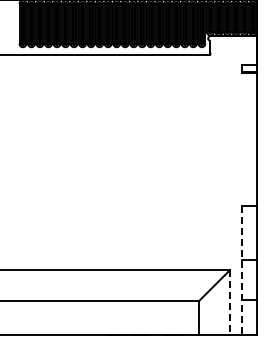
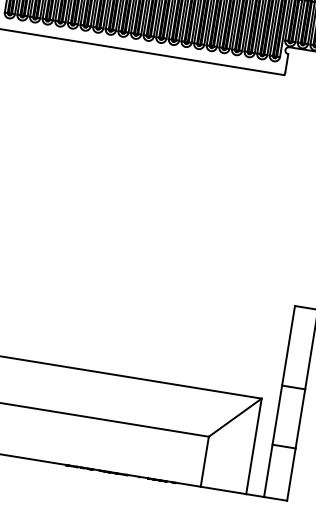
line: (241, 270) -> (279, 401), dashed -> solid
line: (229, 303) -> (253, 447), dashed -> solid

